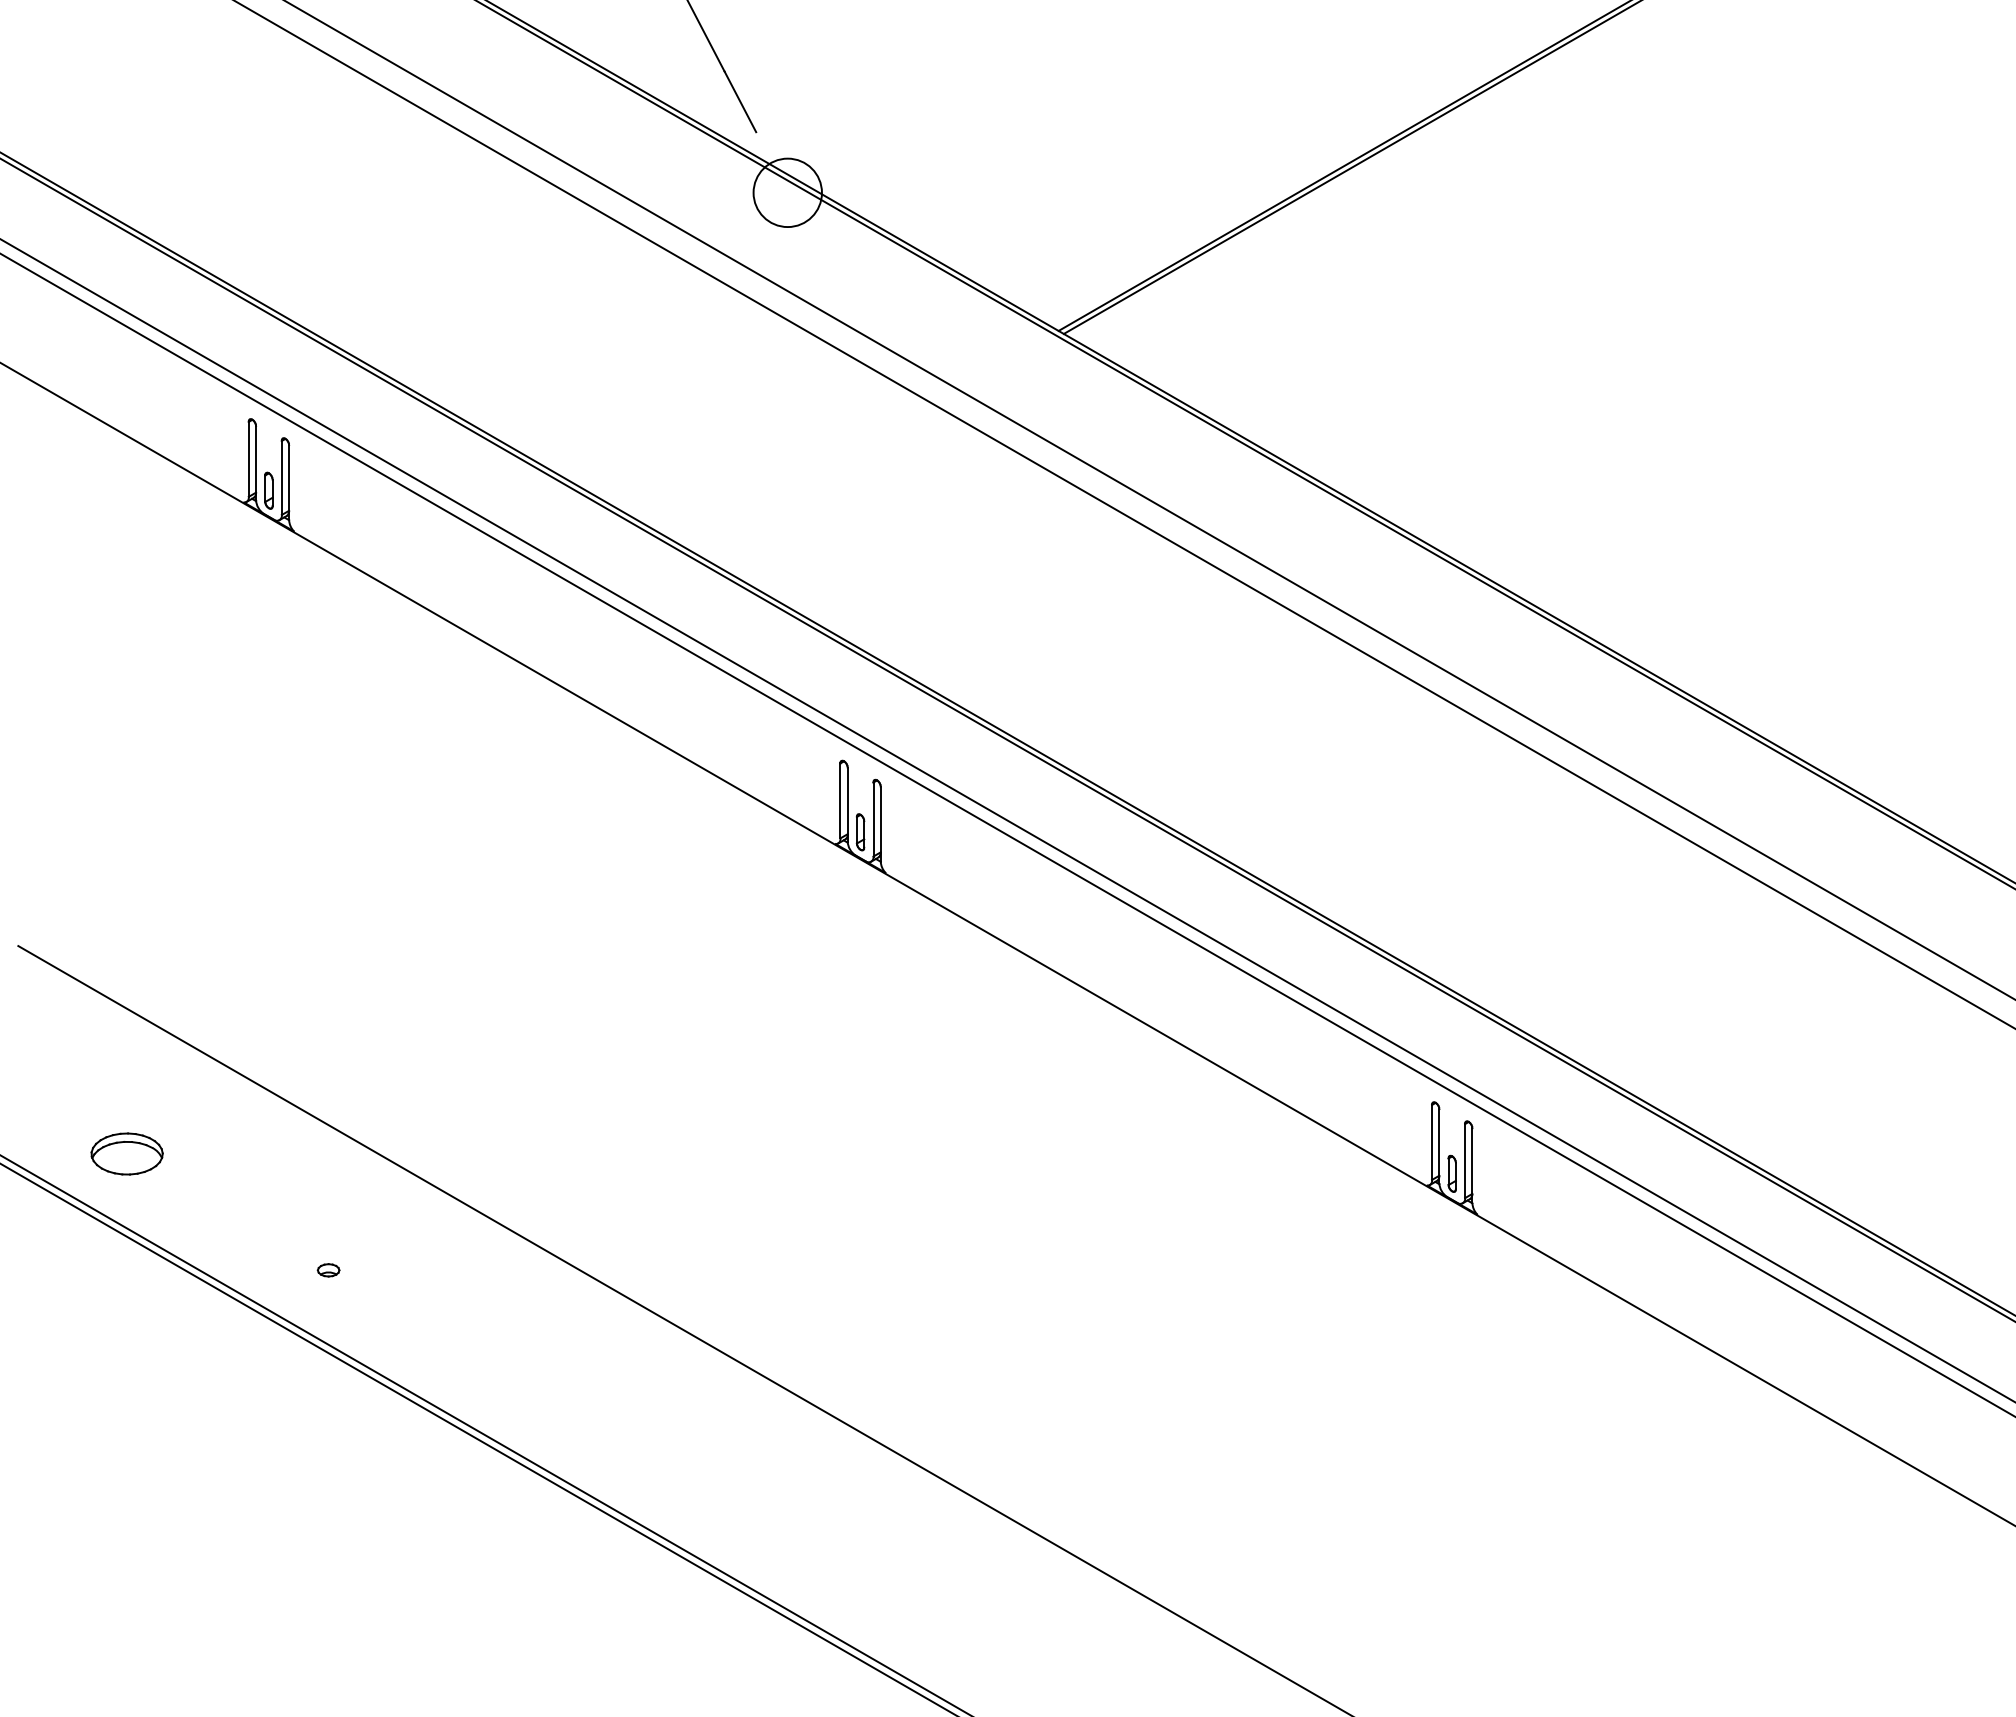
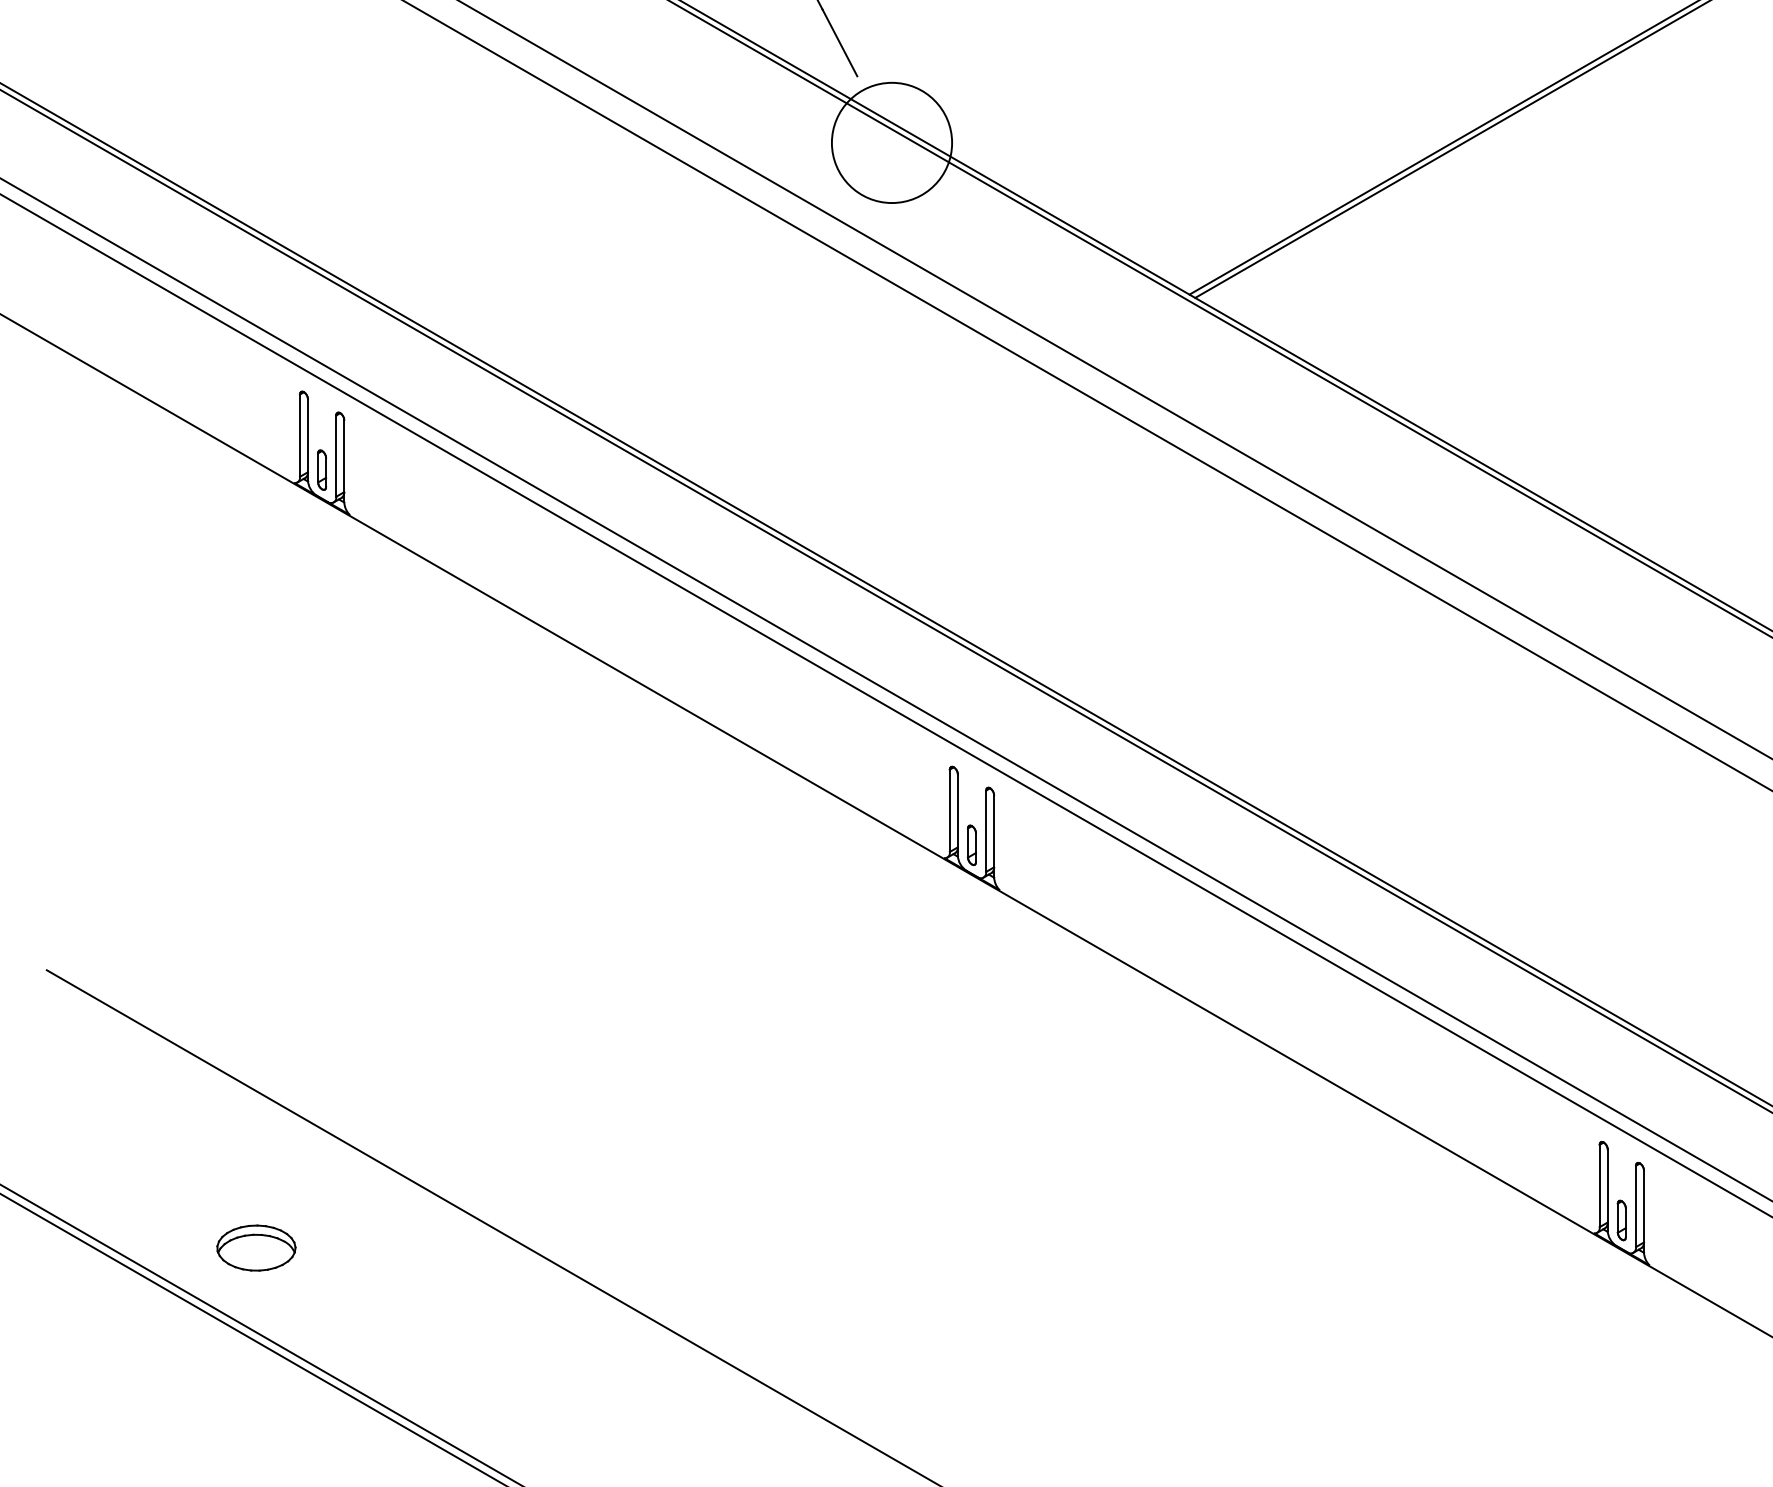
circle: (787, 192) -> (891, 142), size x1.6
part: (126, 1153) -> (255, 1247), moved
part: (328, 1270) -> (387, 1326), removed

